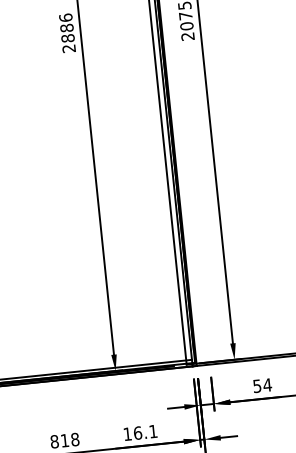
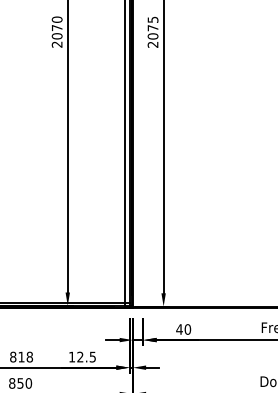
text: (66, 27) -> (56, 27), 2886 -> 2070
text: (262, 385) -> (183, 329), 54 -> 40
text: (145, 431) -> (86, 356), 16.1 -> 12.5

